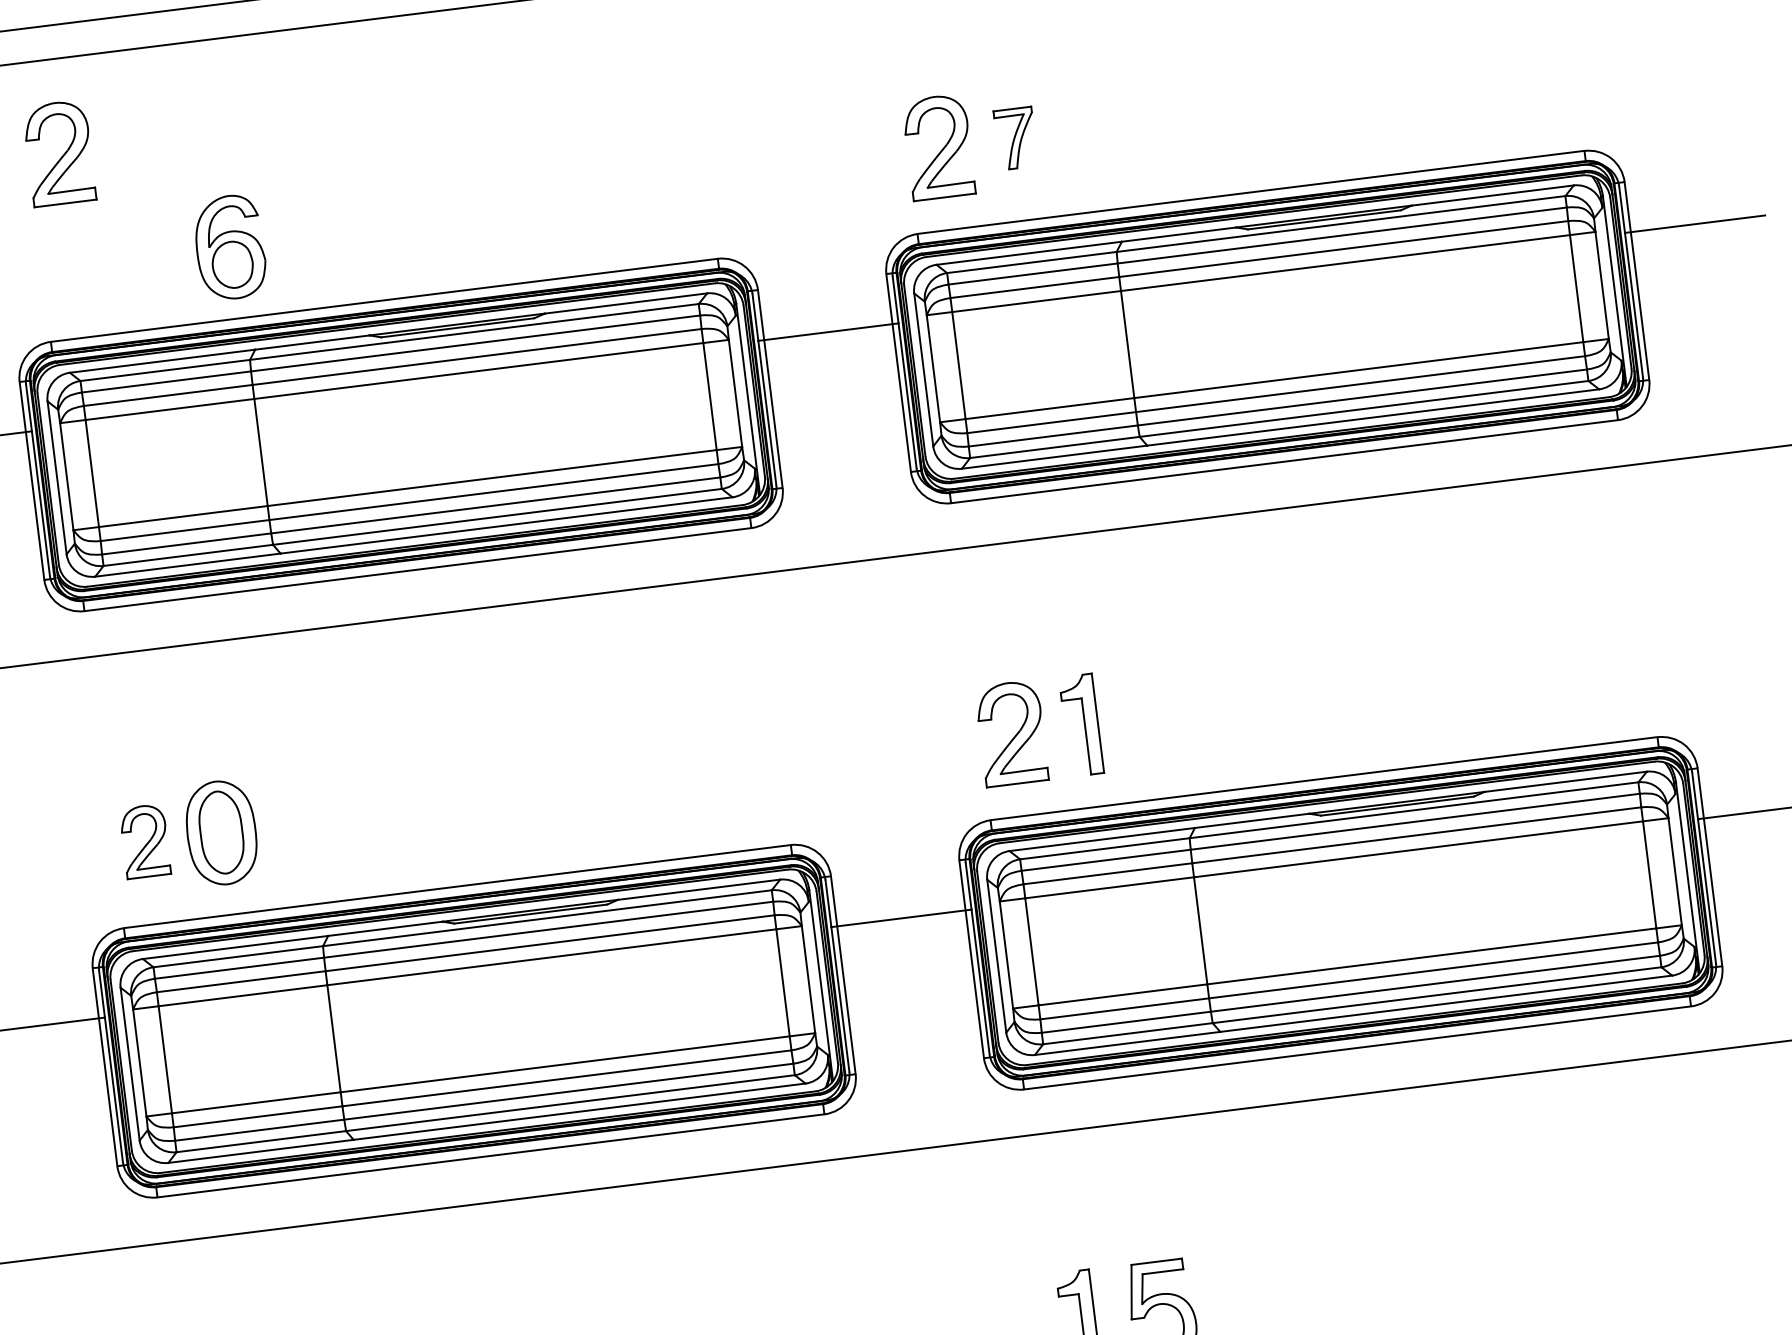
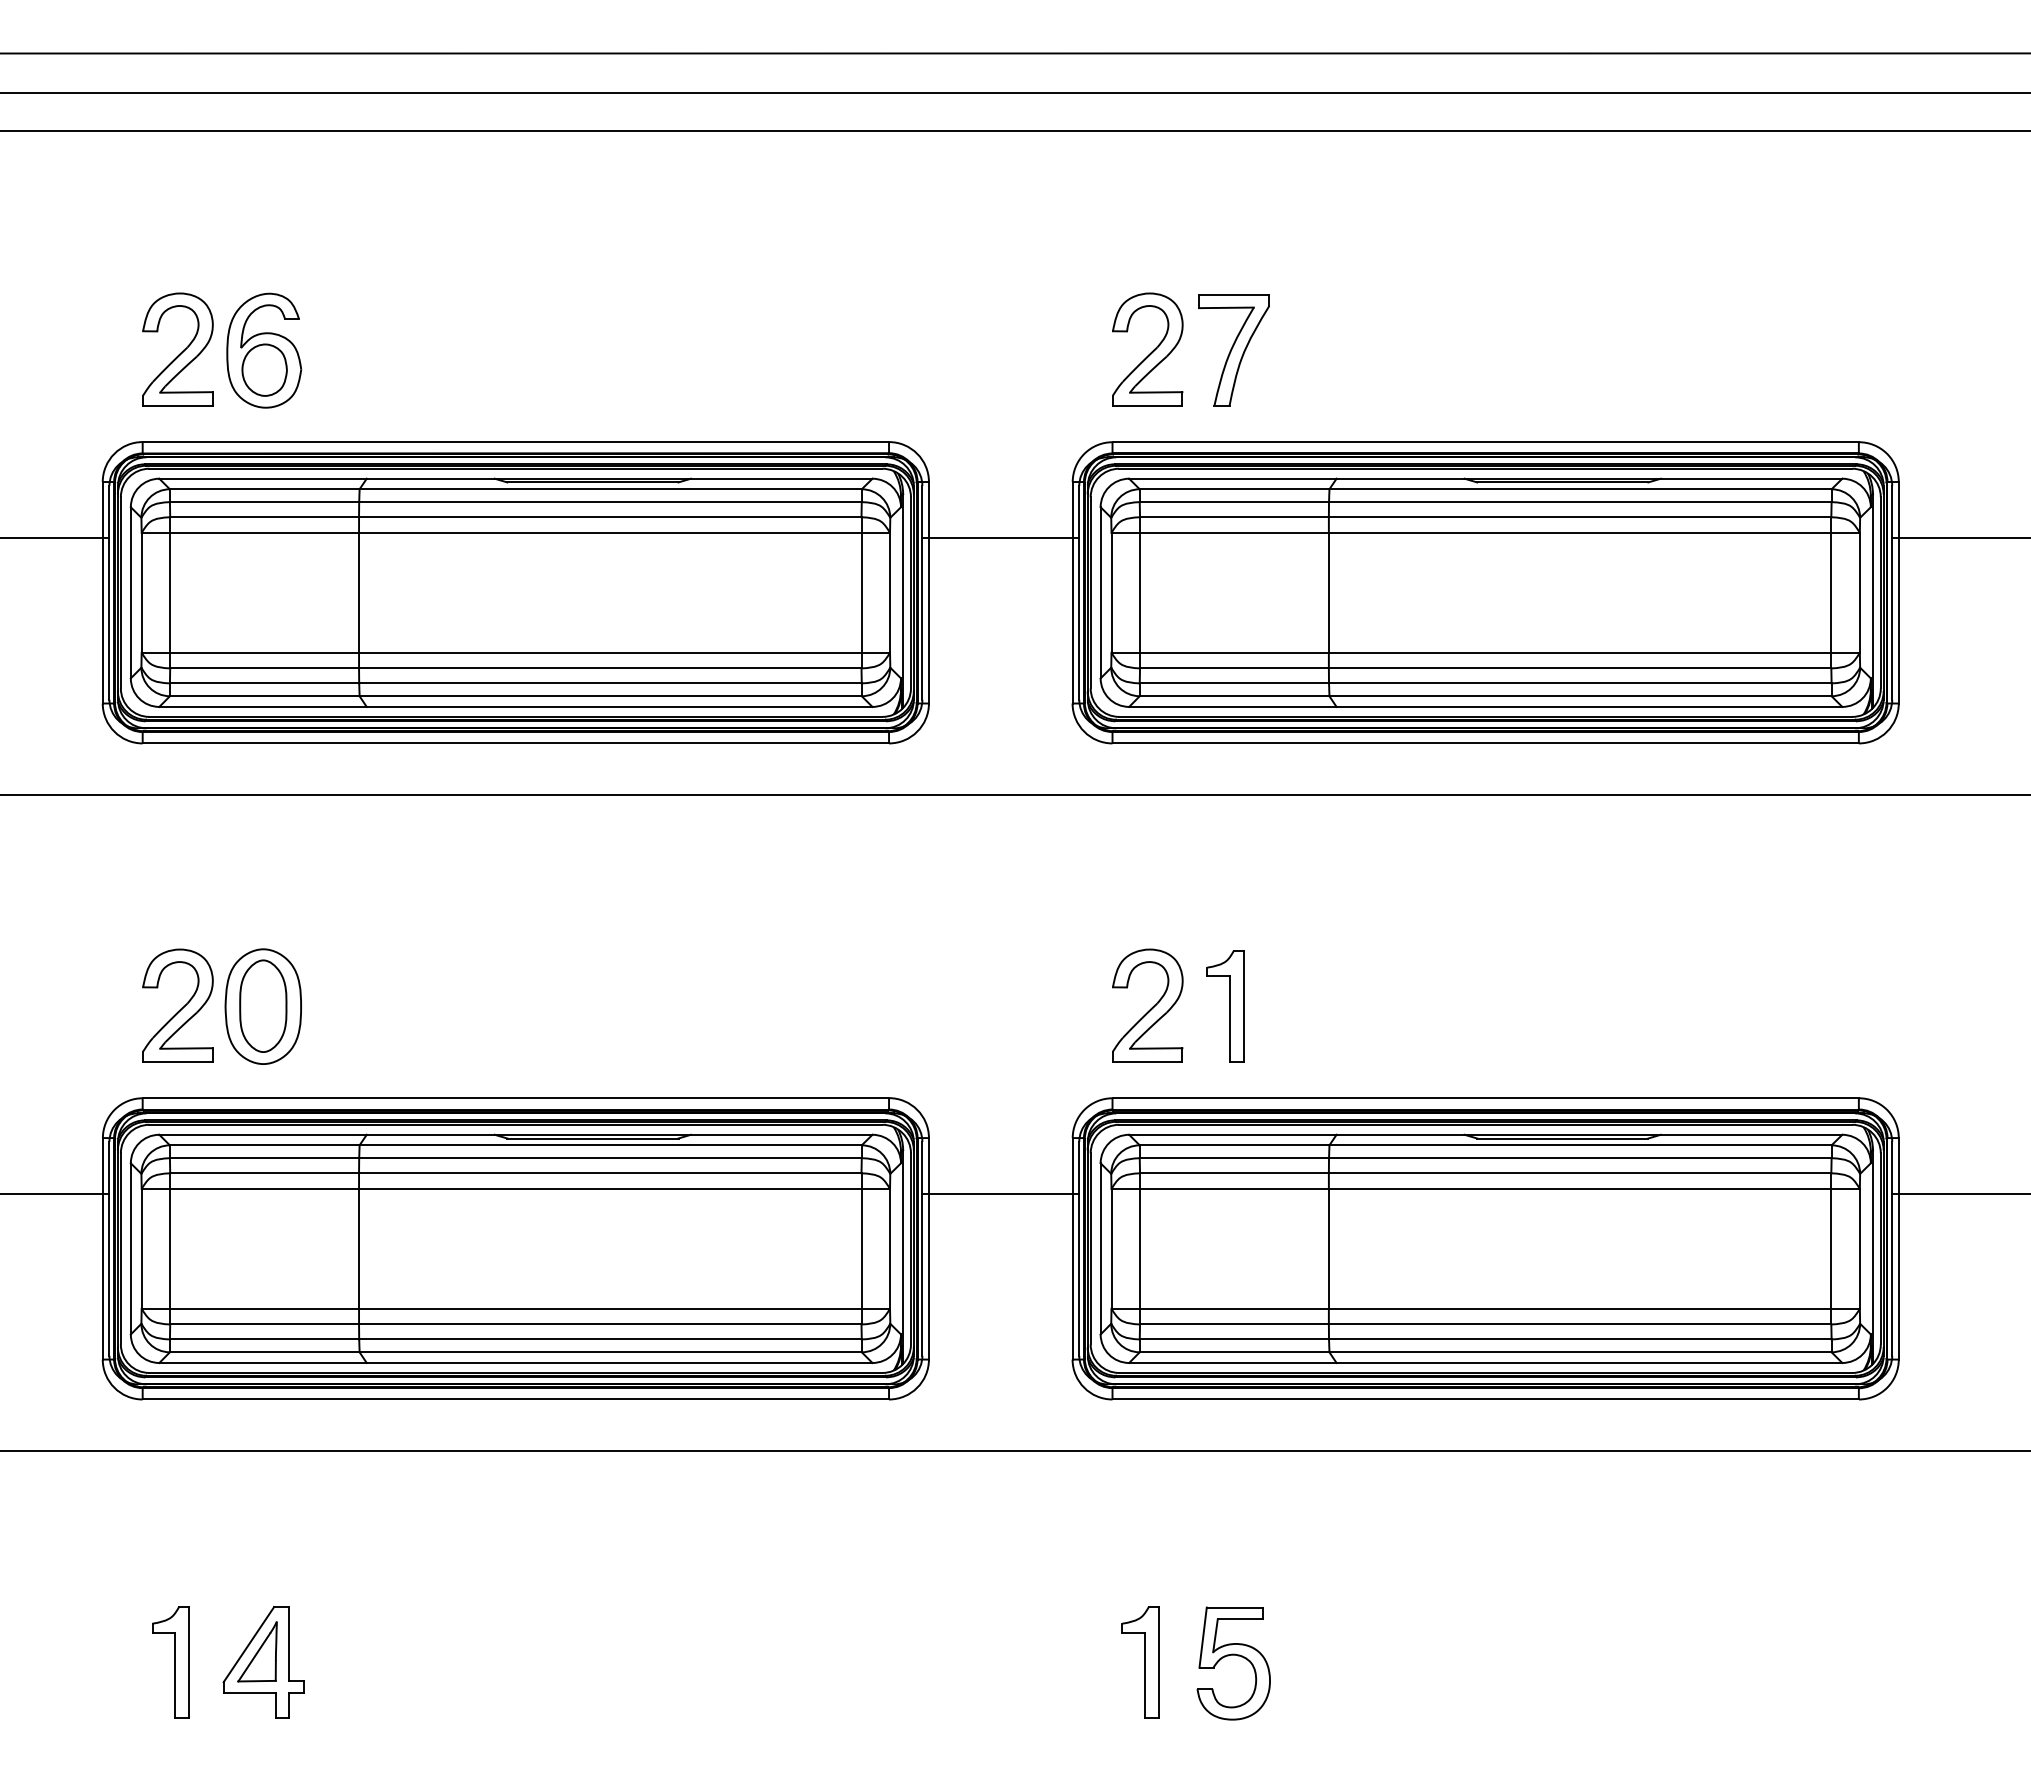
part: (1015, 138) -> (1233, 350), size x1.67
part: (59, 153) -> (177, 349), moved
part: (230, 247) -> (264, 350), moved
part: (144, 841) -> (177, 1005), size x1.43

